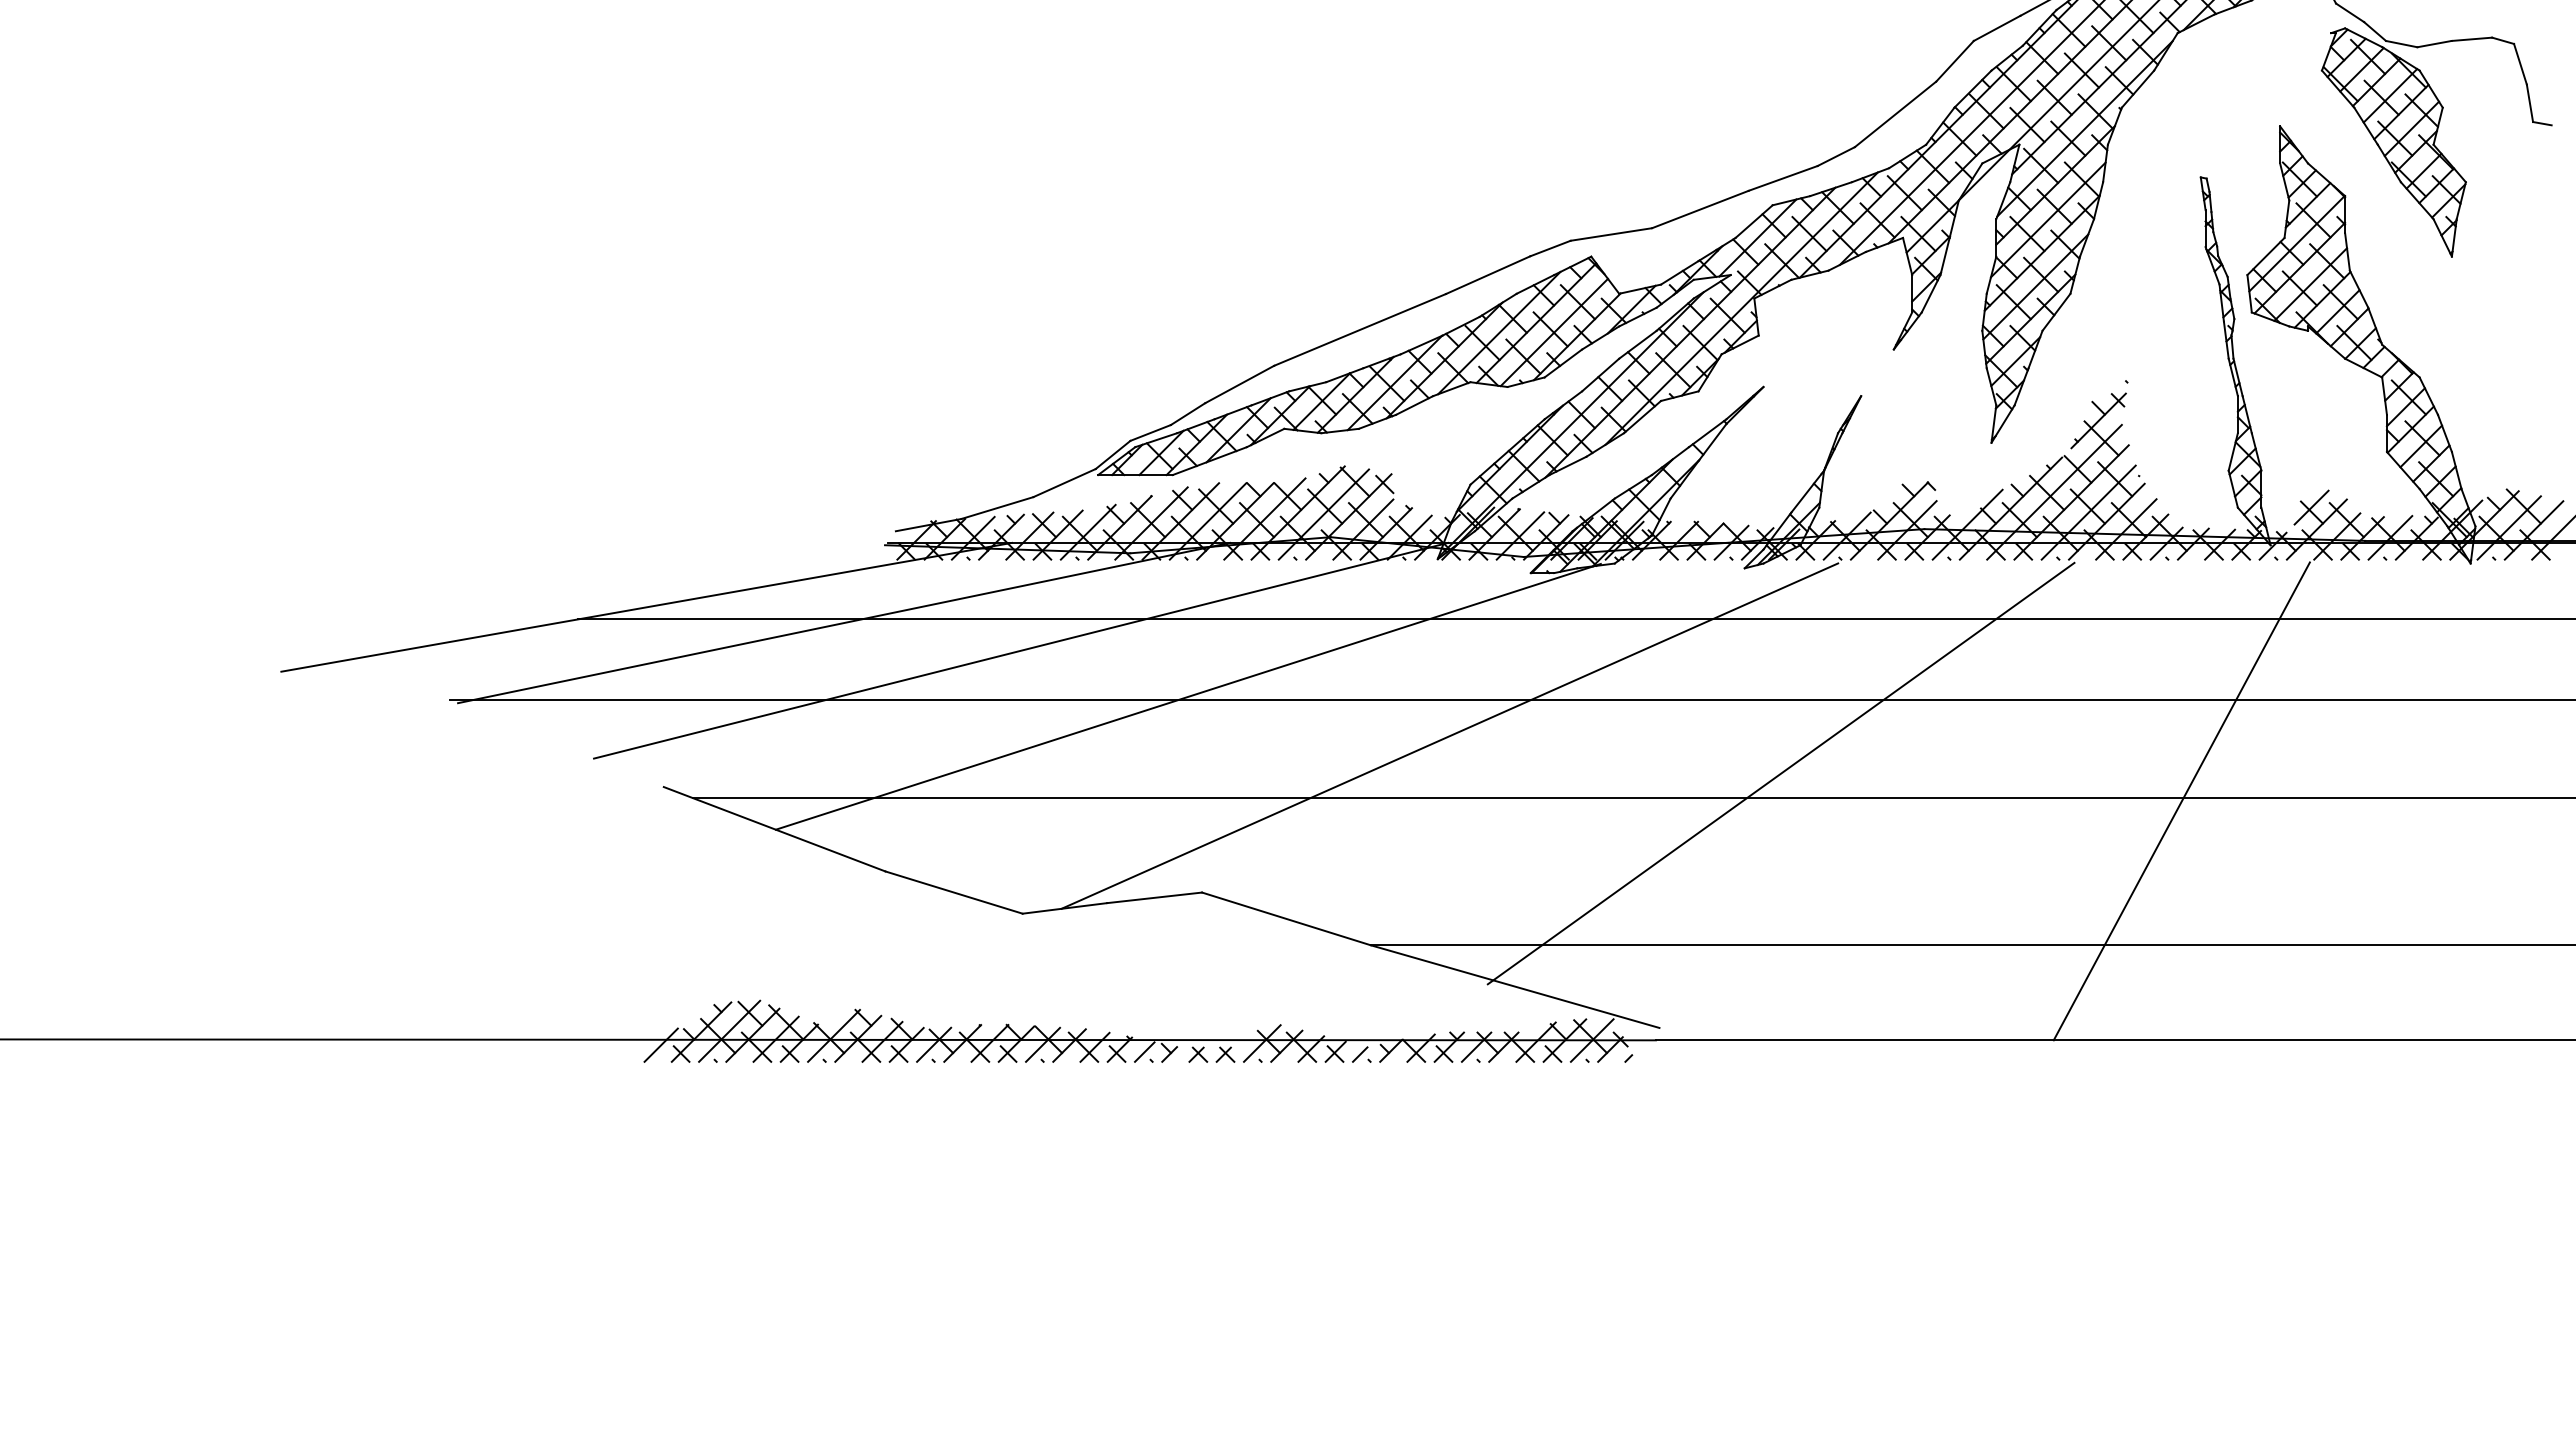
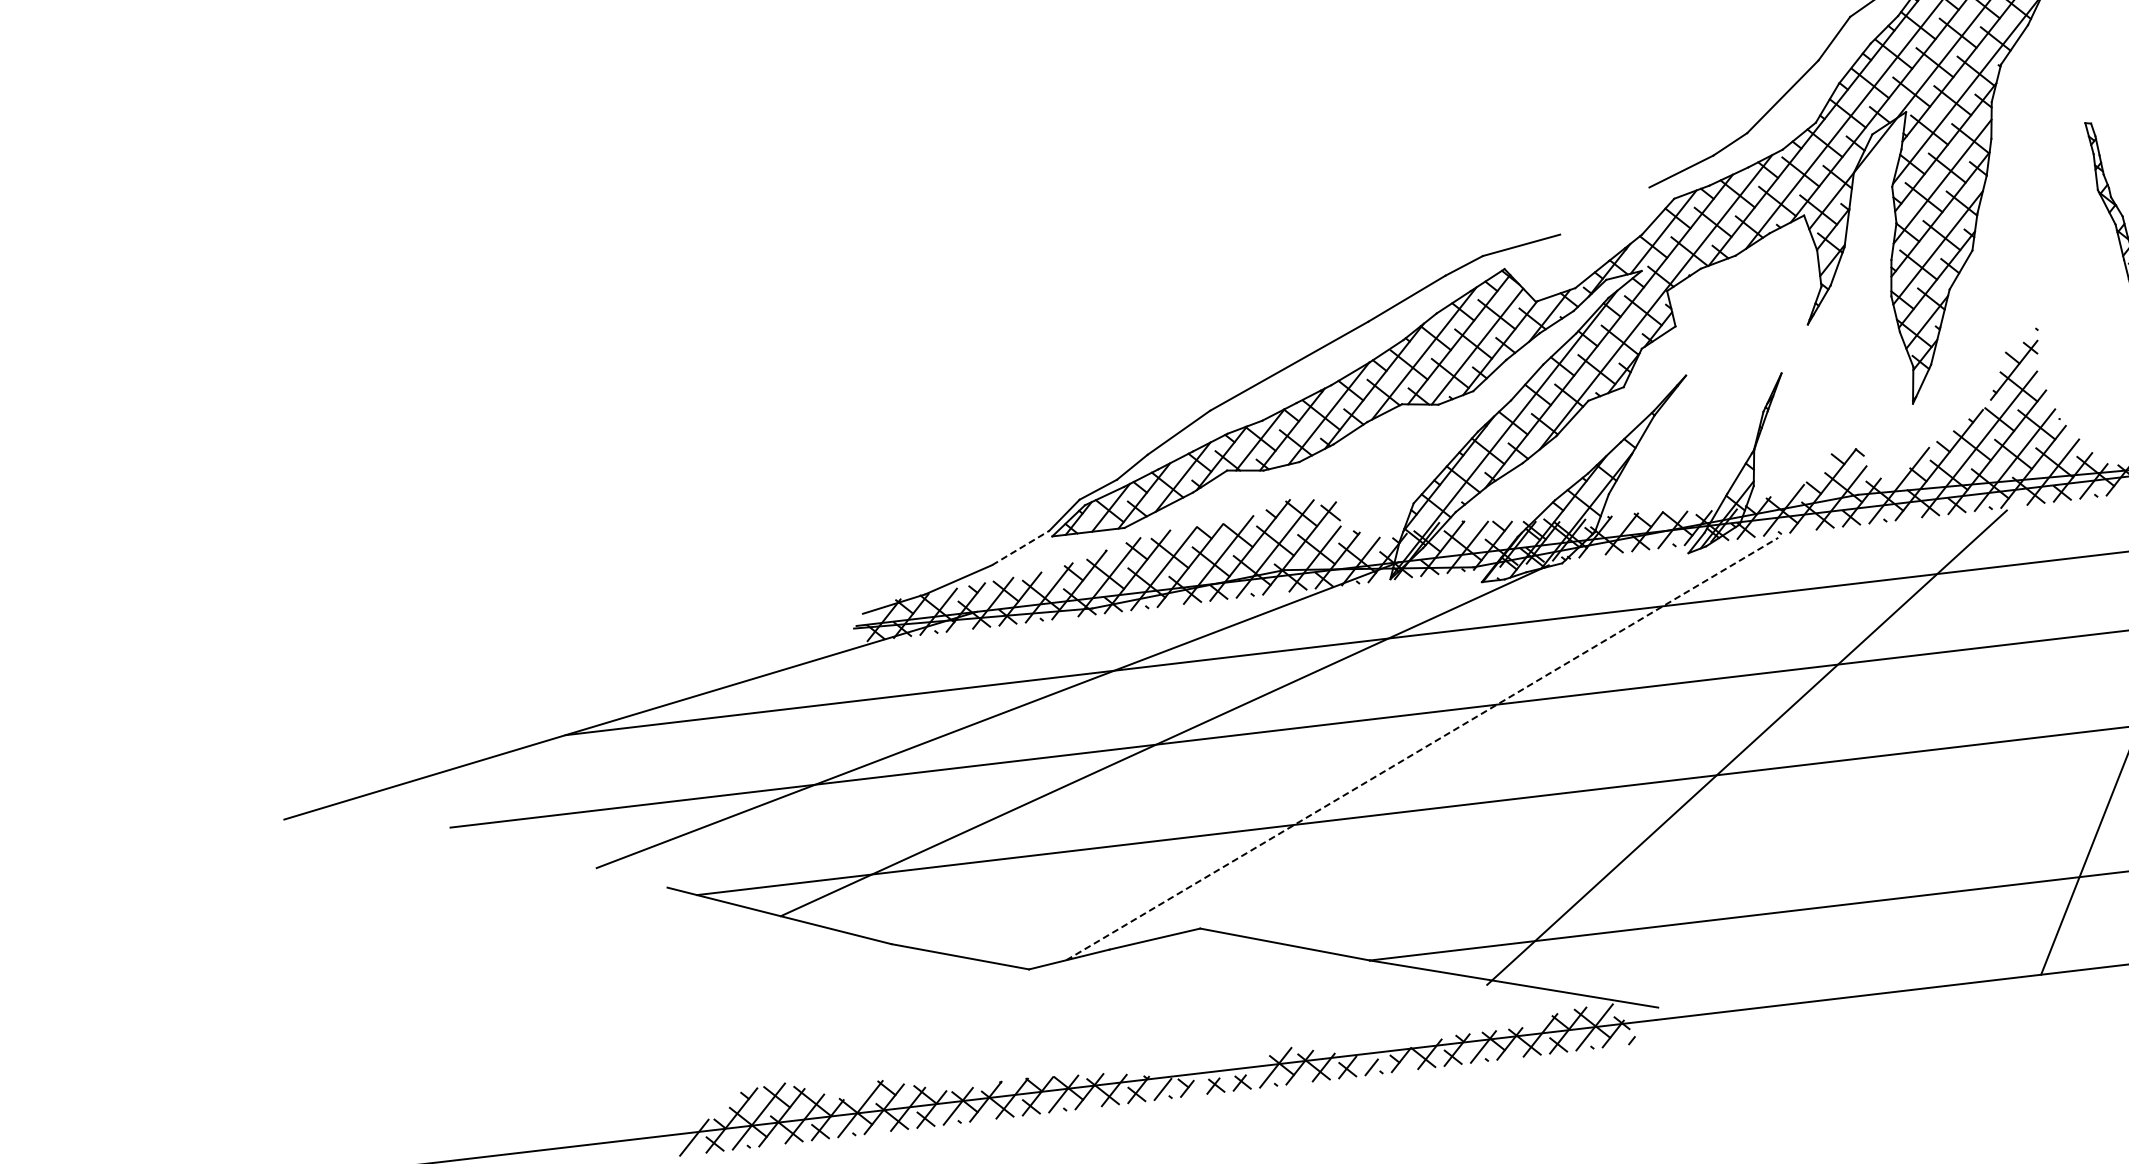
line: (1700, 209) -> (1604, 211), removed
line: (1065, 482) -> (1021, 547), solid -> dashed
line: (844, 622) -> (823, 707), removed
line: (1449, 736) -> (1421, 749), solid -> dashed

